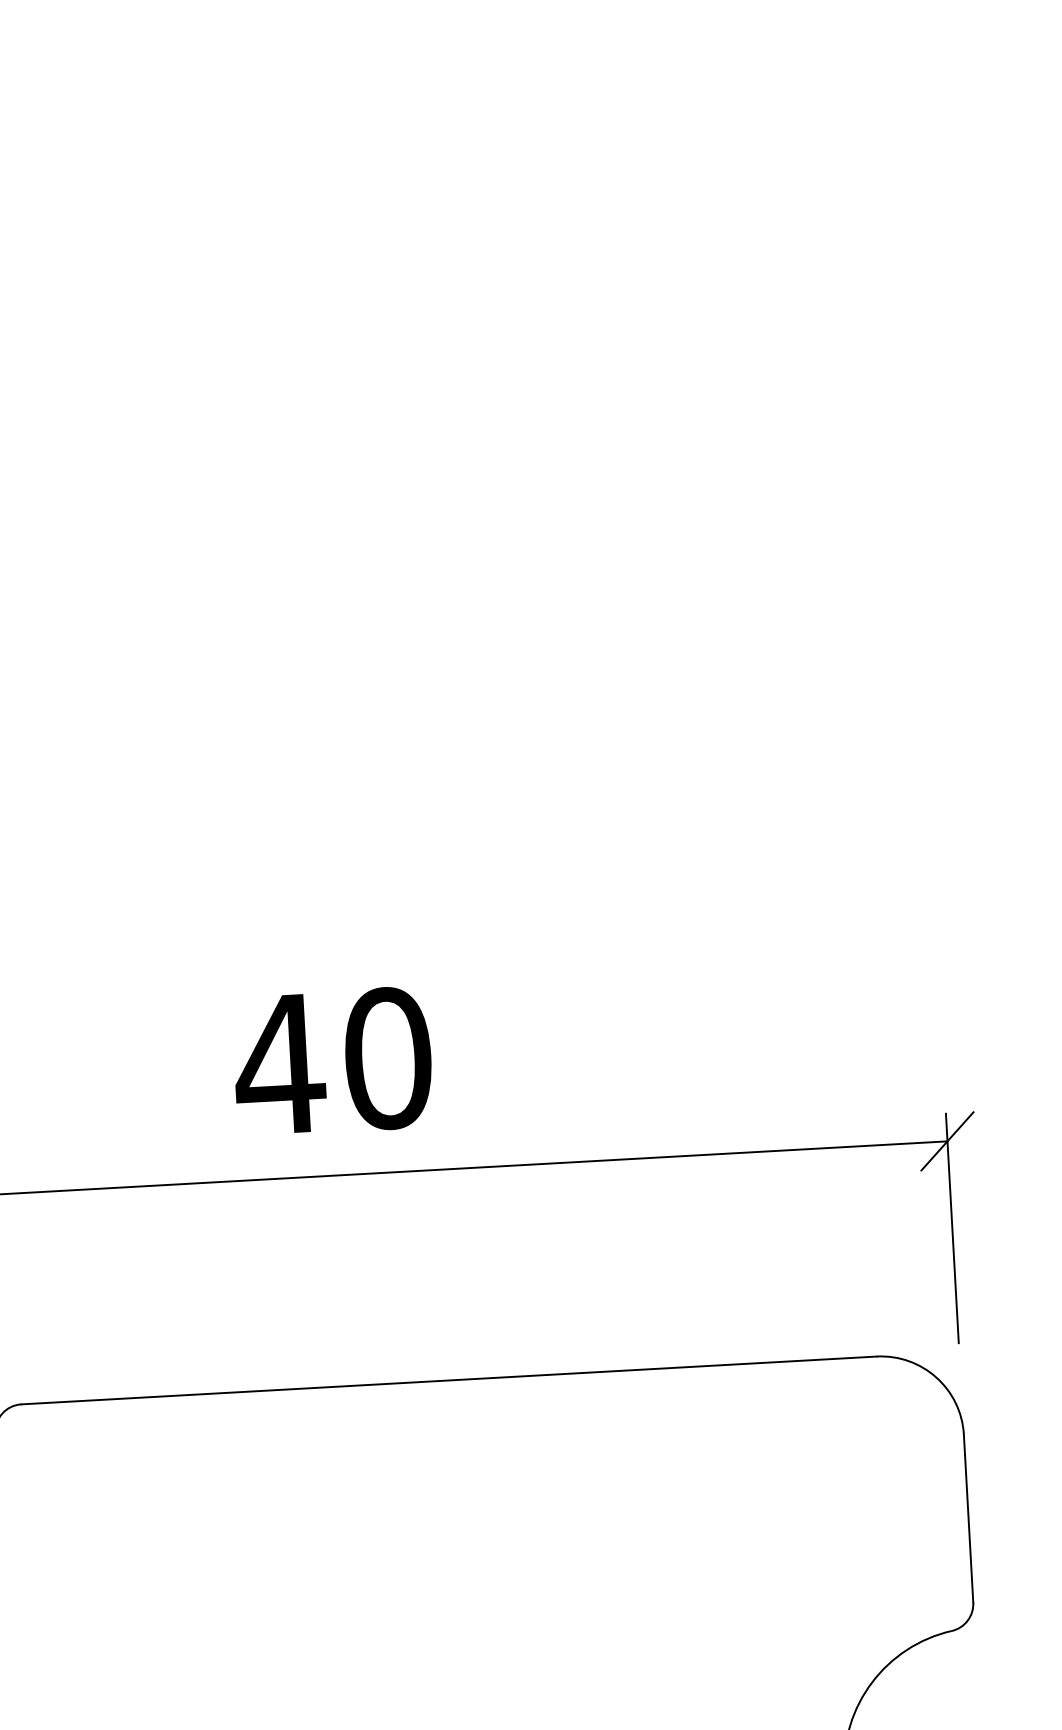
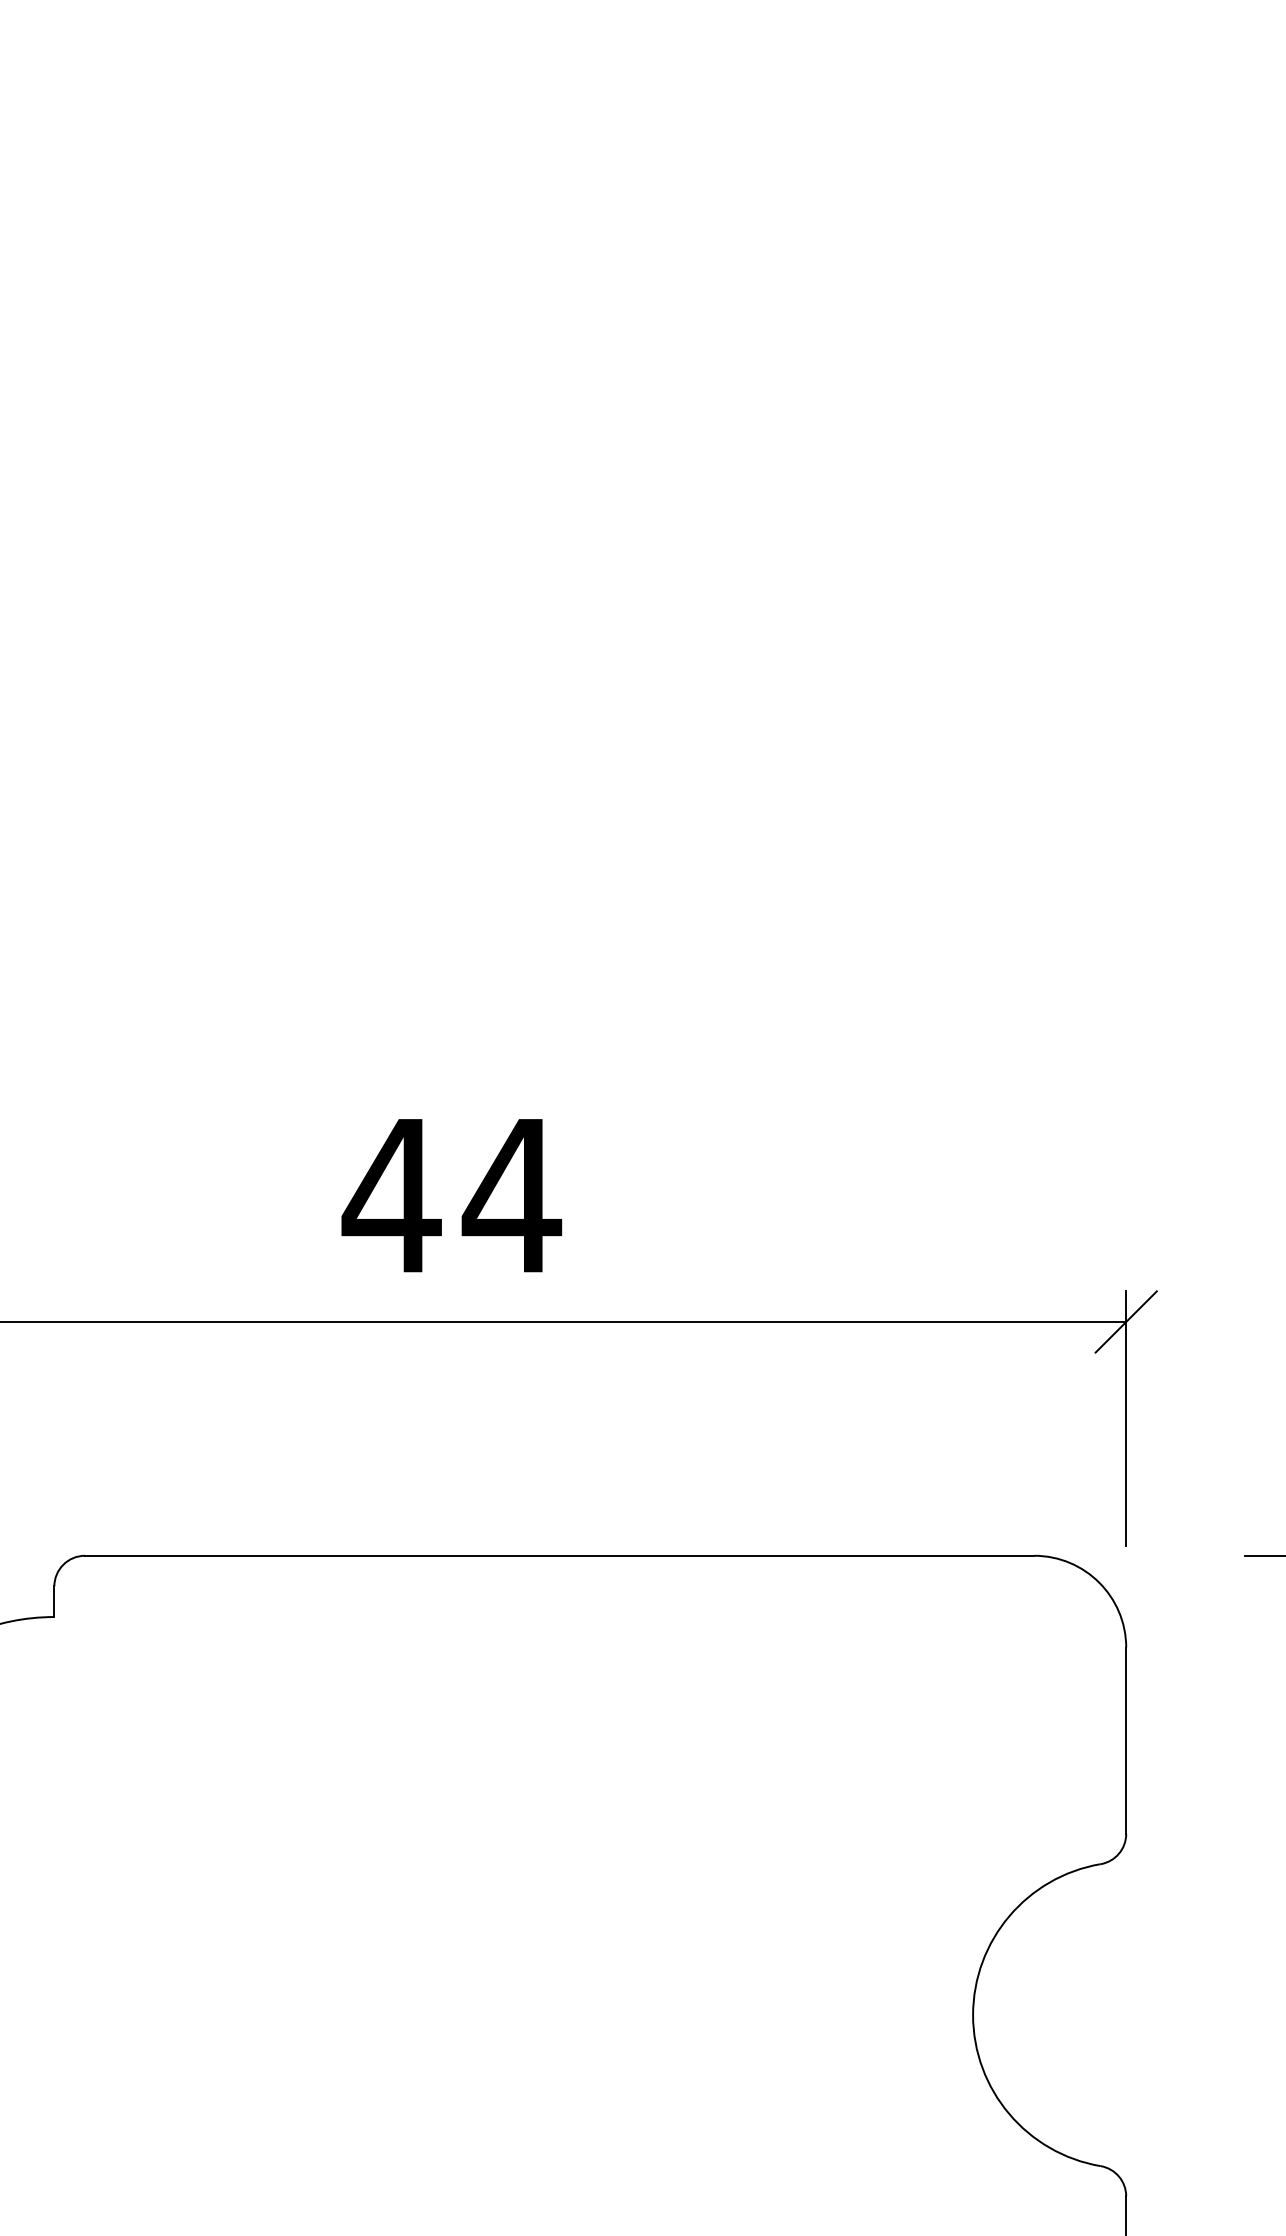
text: (387, 1058) -> (511, 1195), 40 -> 44

